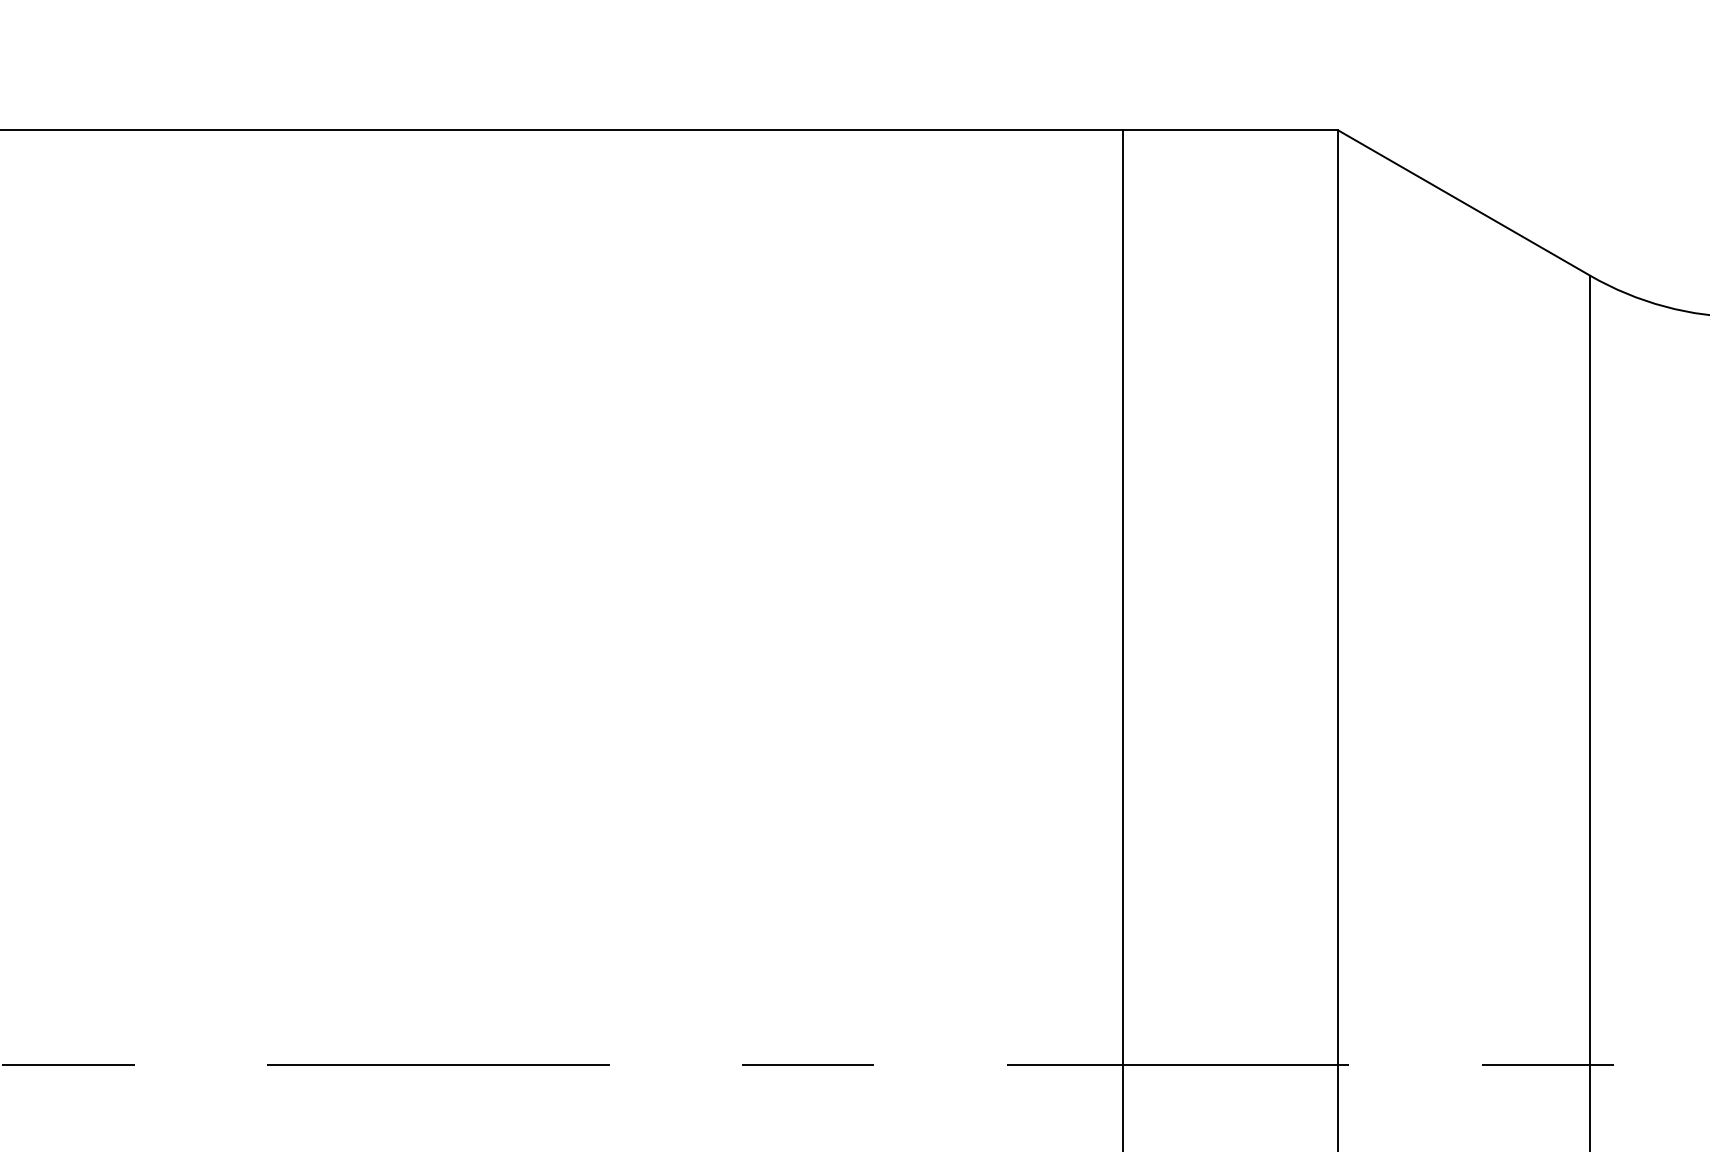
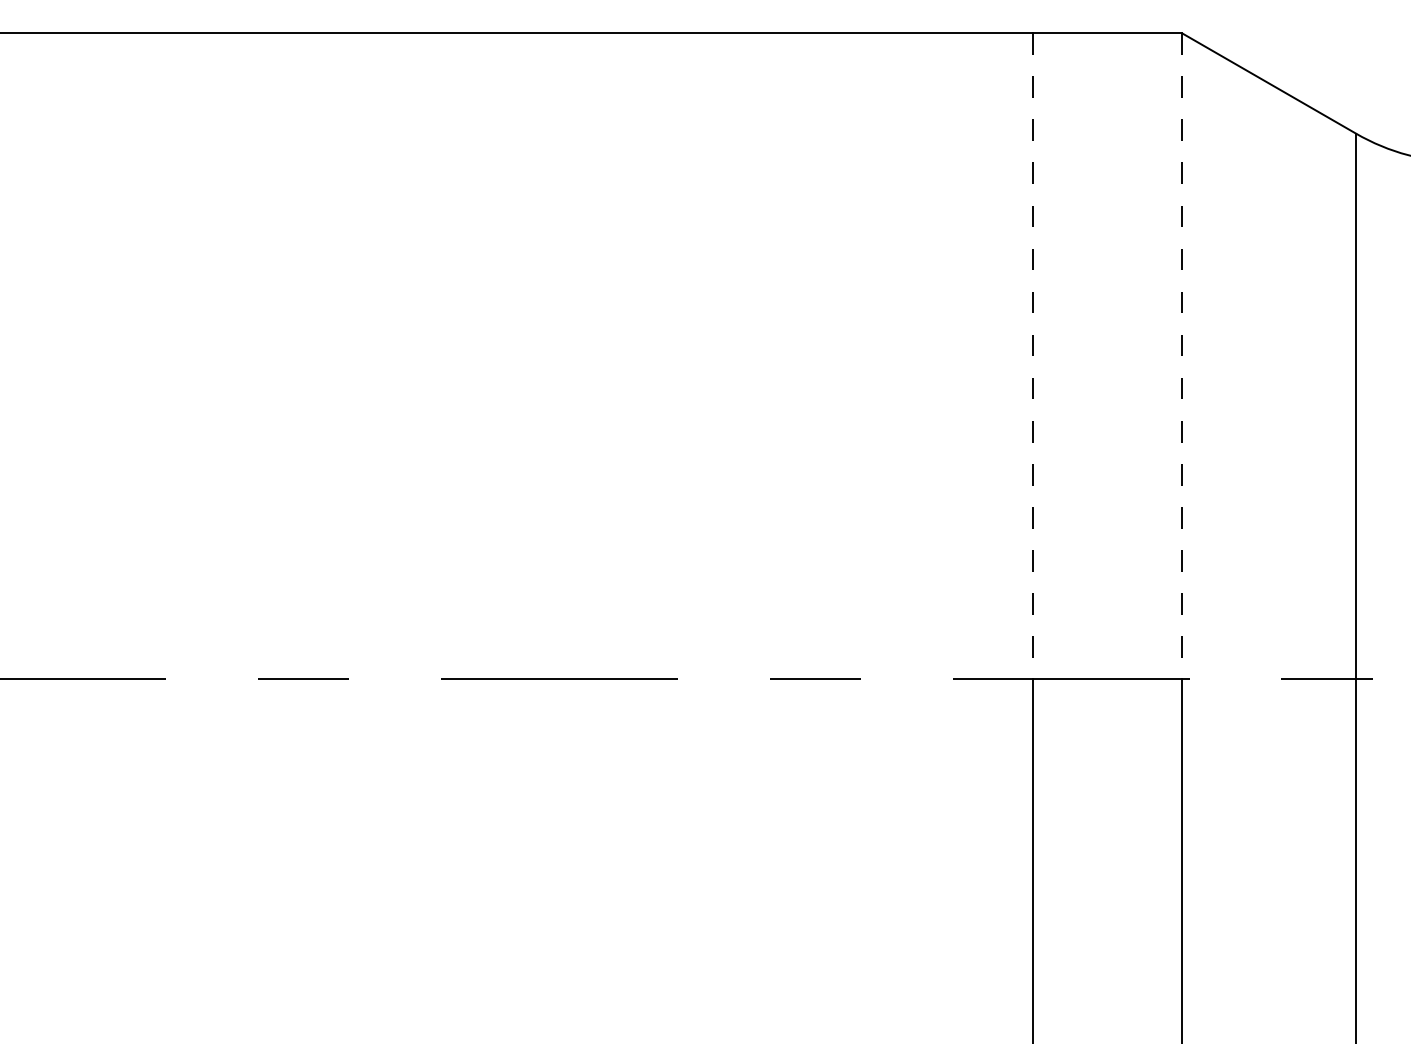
line: (1123, 597) -> (1033, 356), solid -> dashed
line: (1338, 597) -> (1182, 356), solid -> dashed

